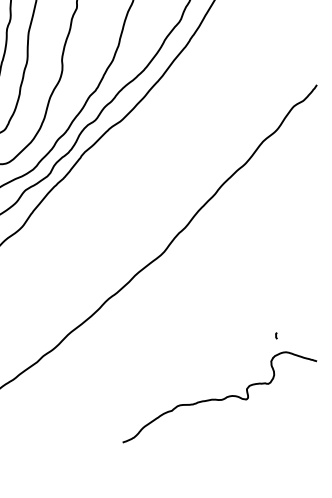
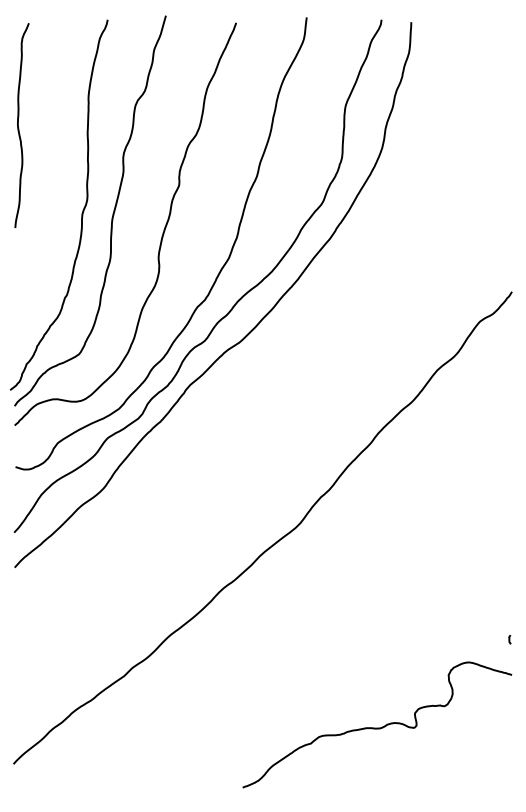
line: (276, 335) -> (509, 639), moved

